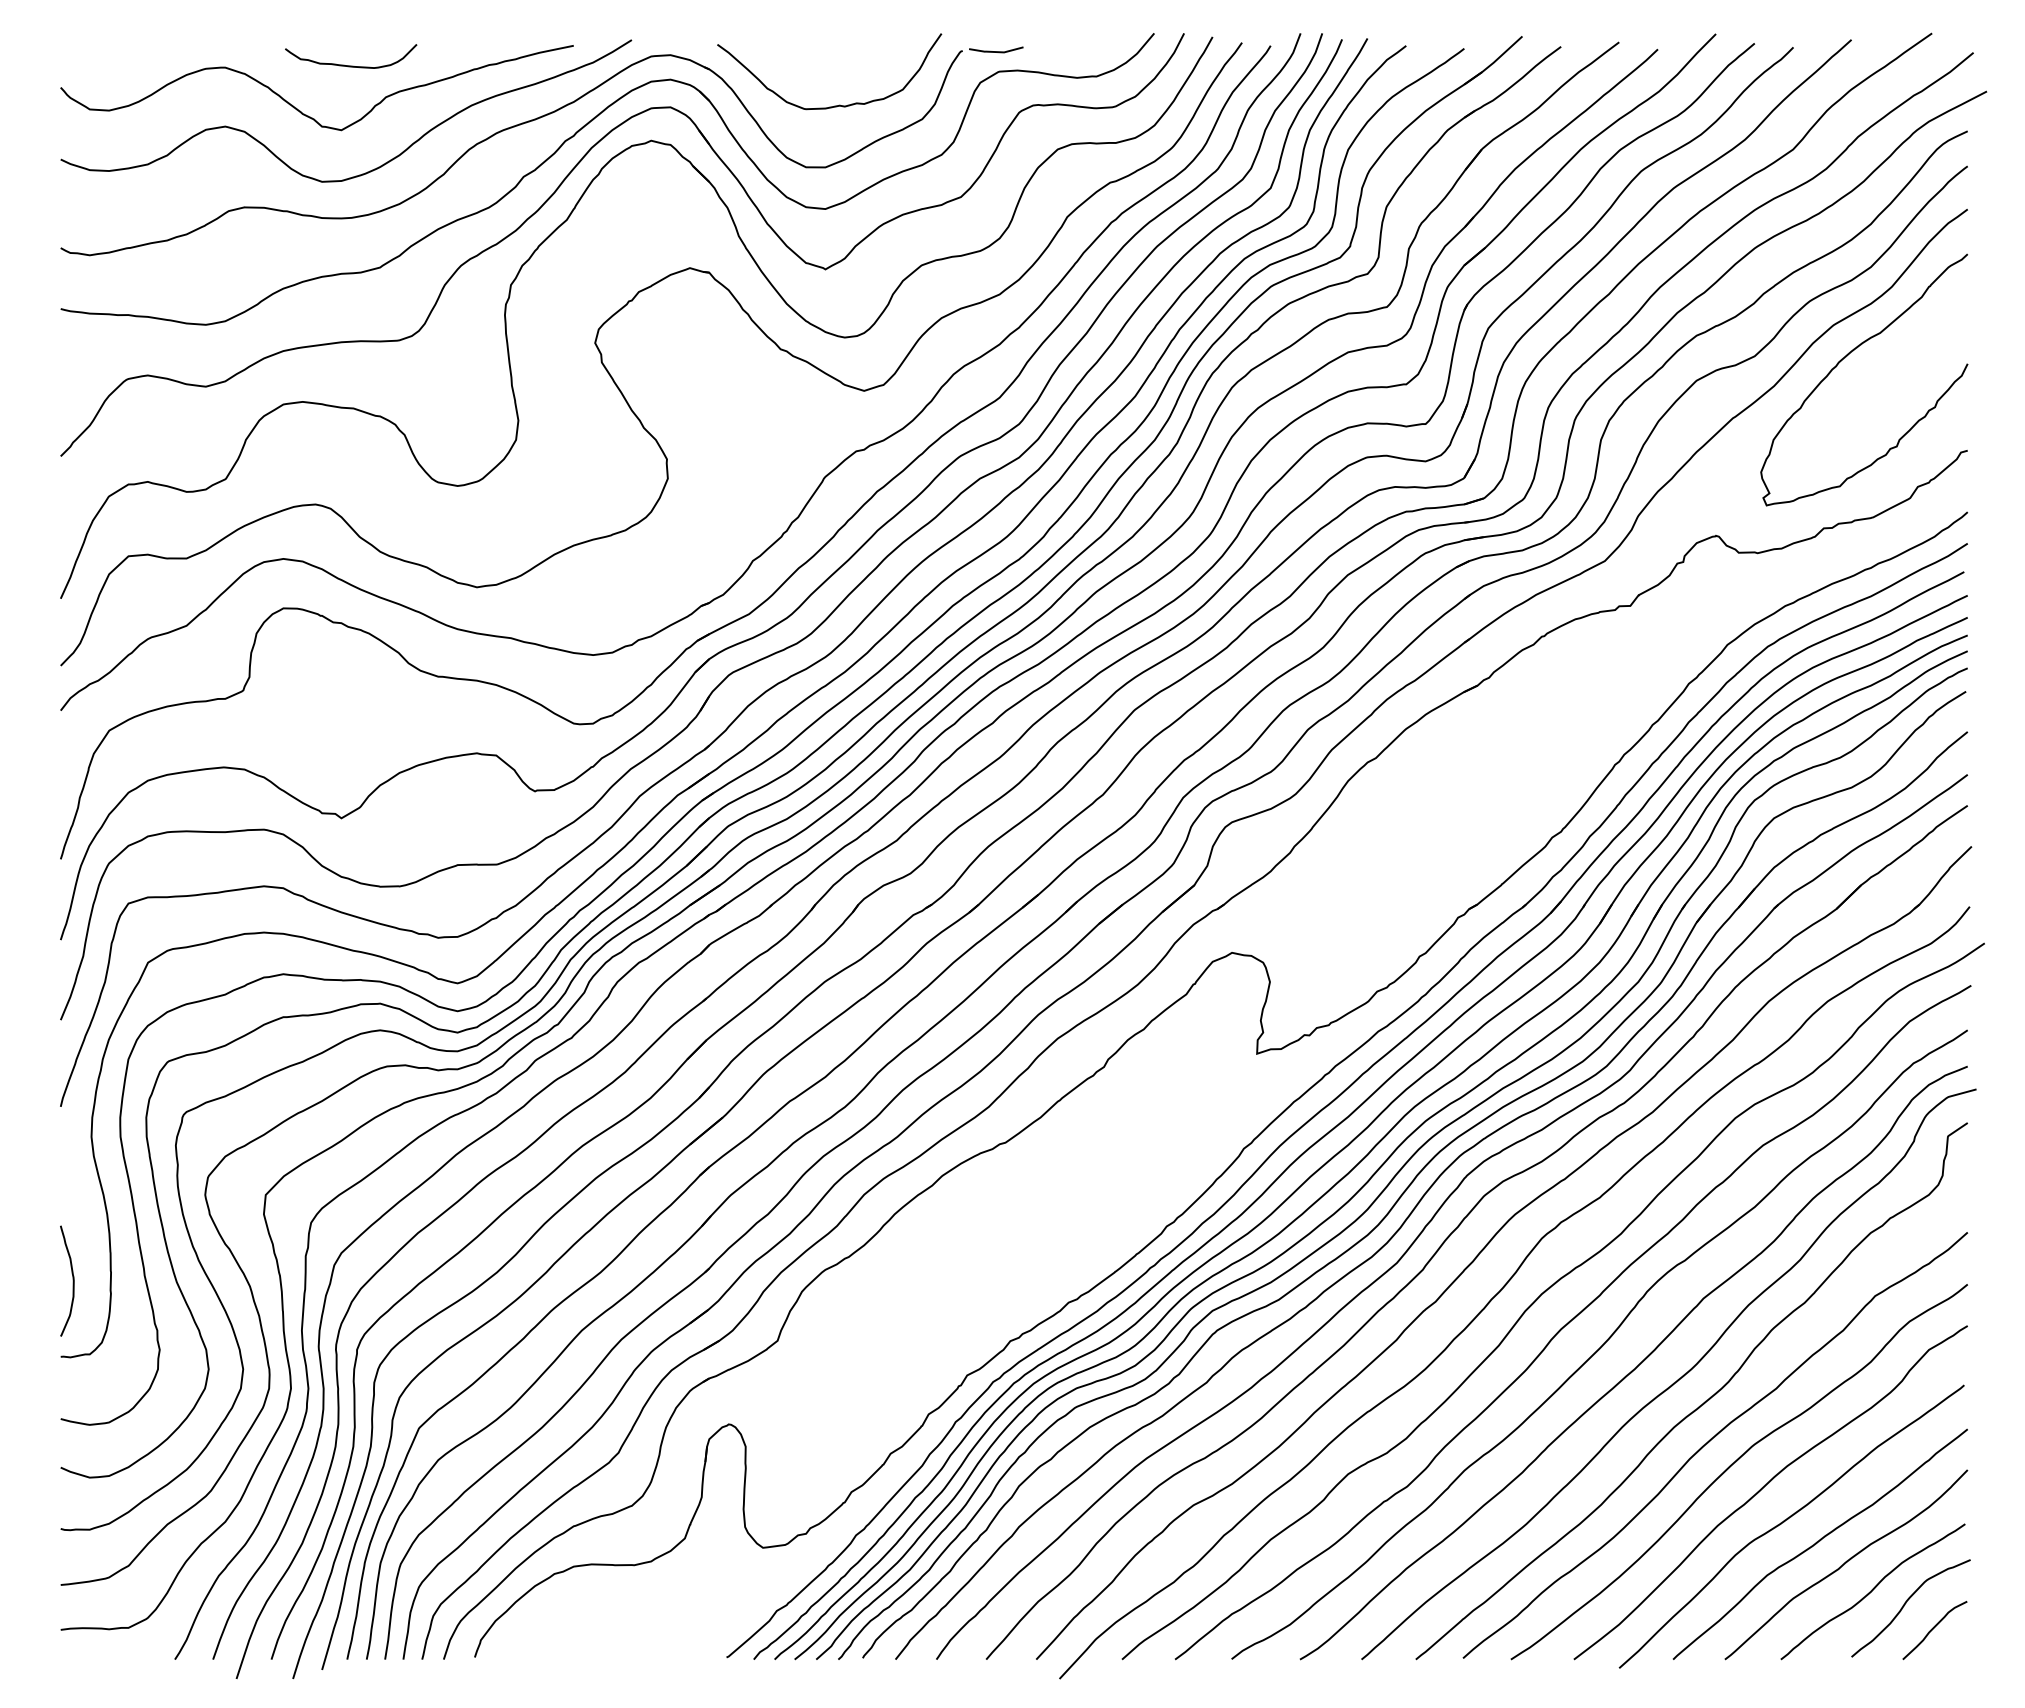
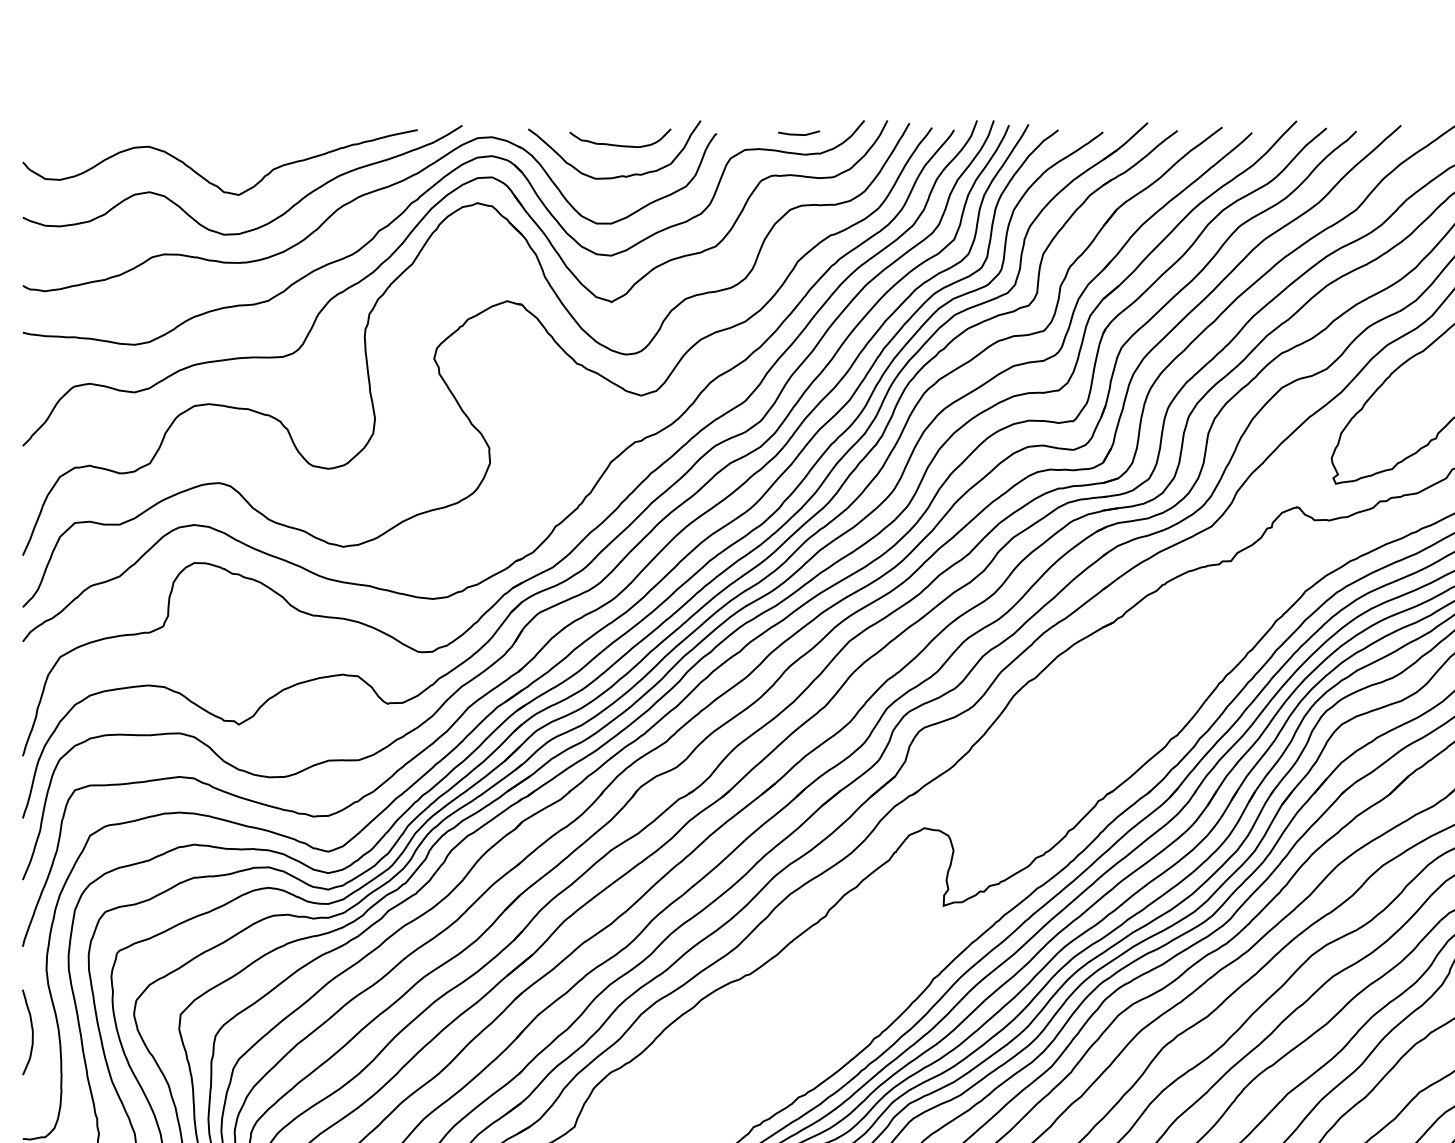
line: (996, 51) -> (799, 134), moved
curve: (351, 65) -> (620, 145), moved
curve: (72, 1280) -> (31, 1031), moved

